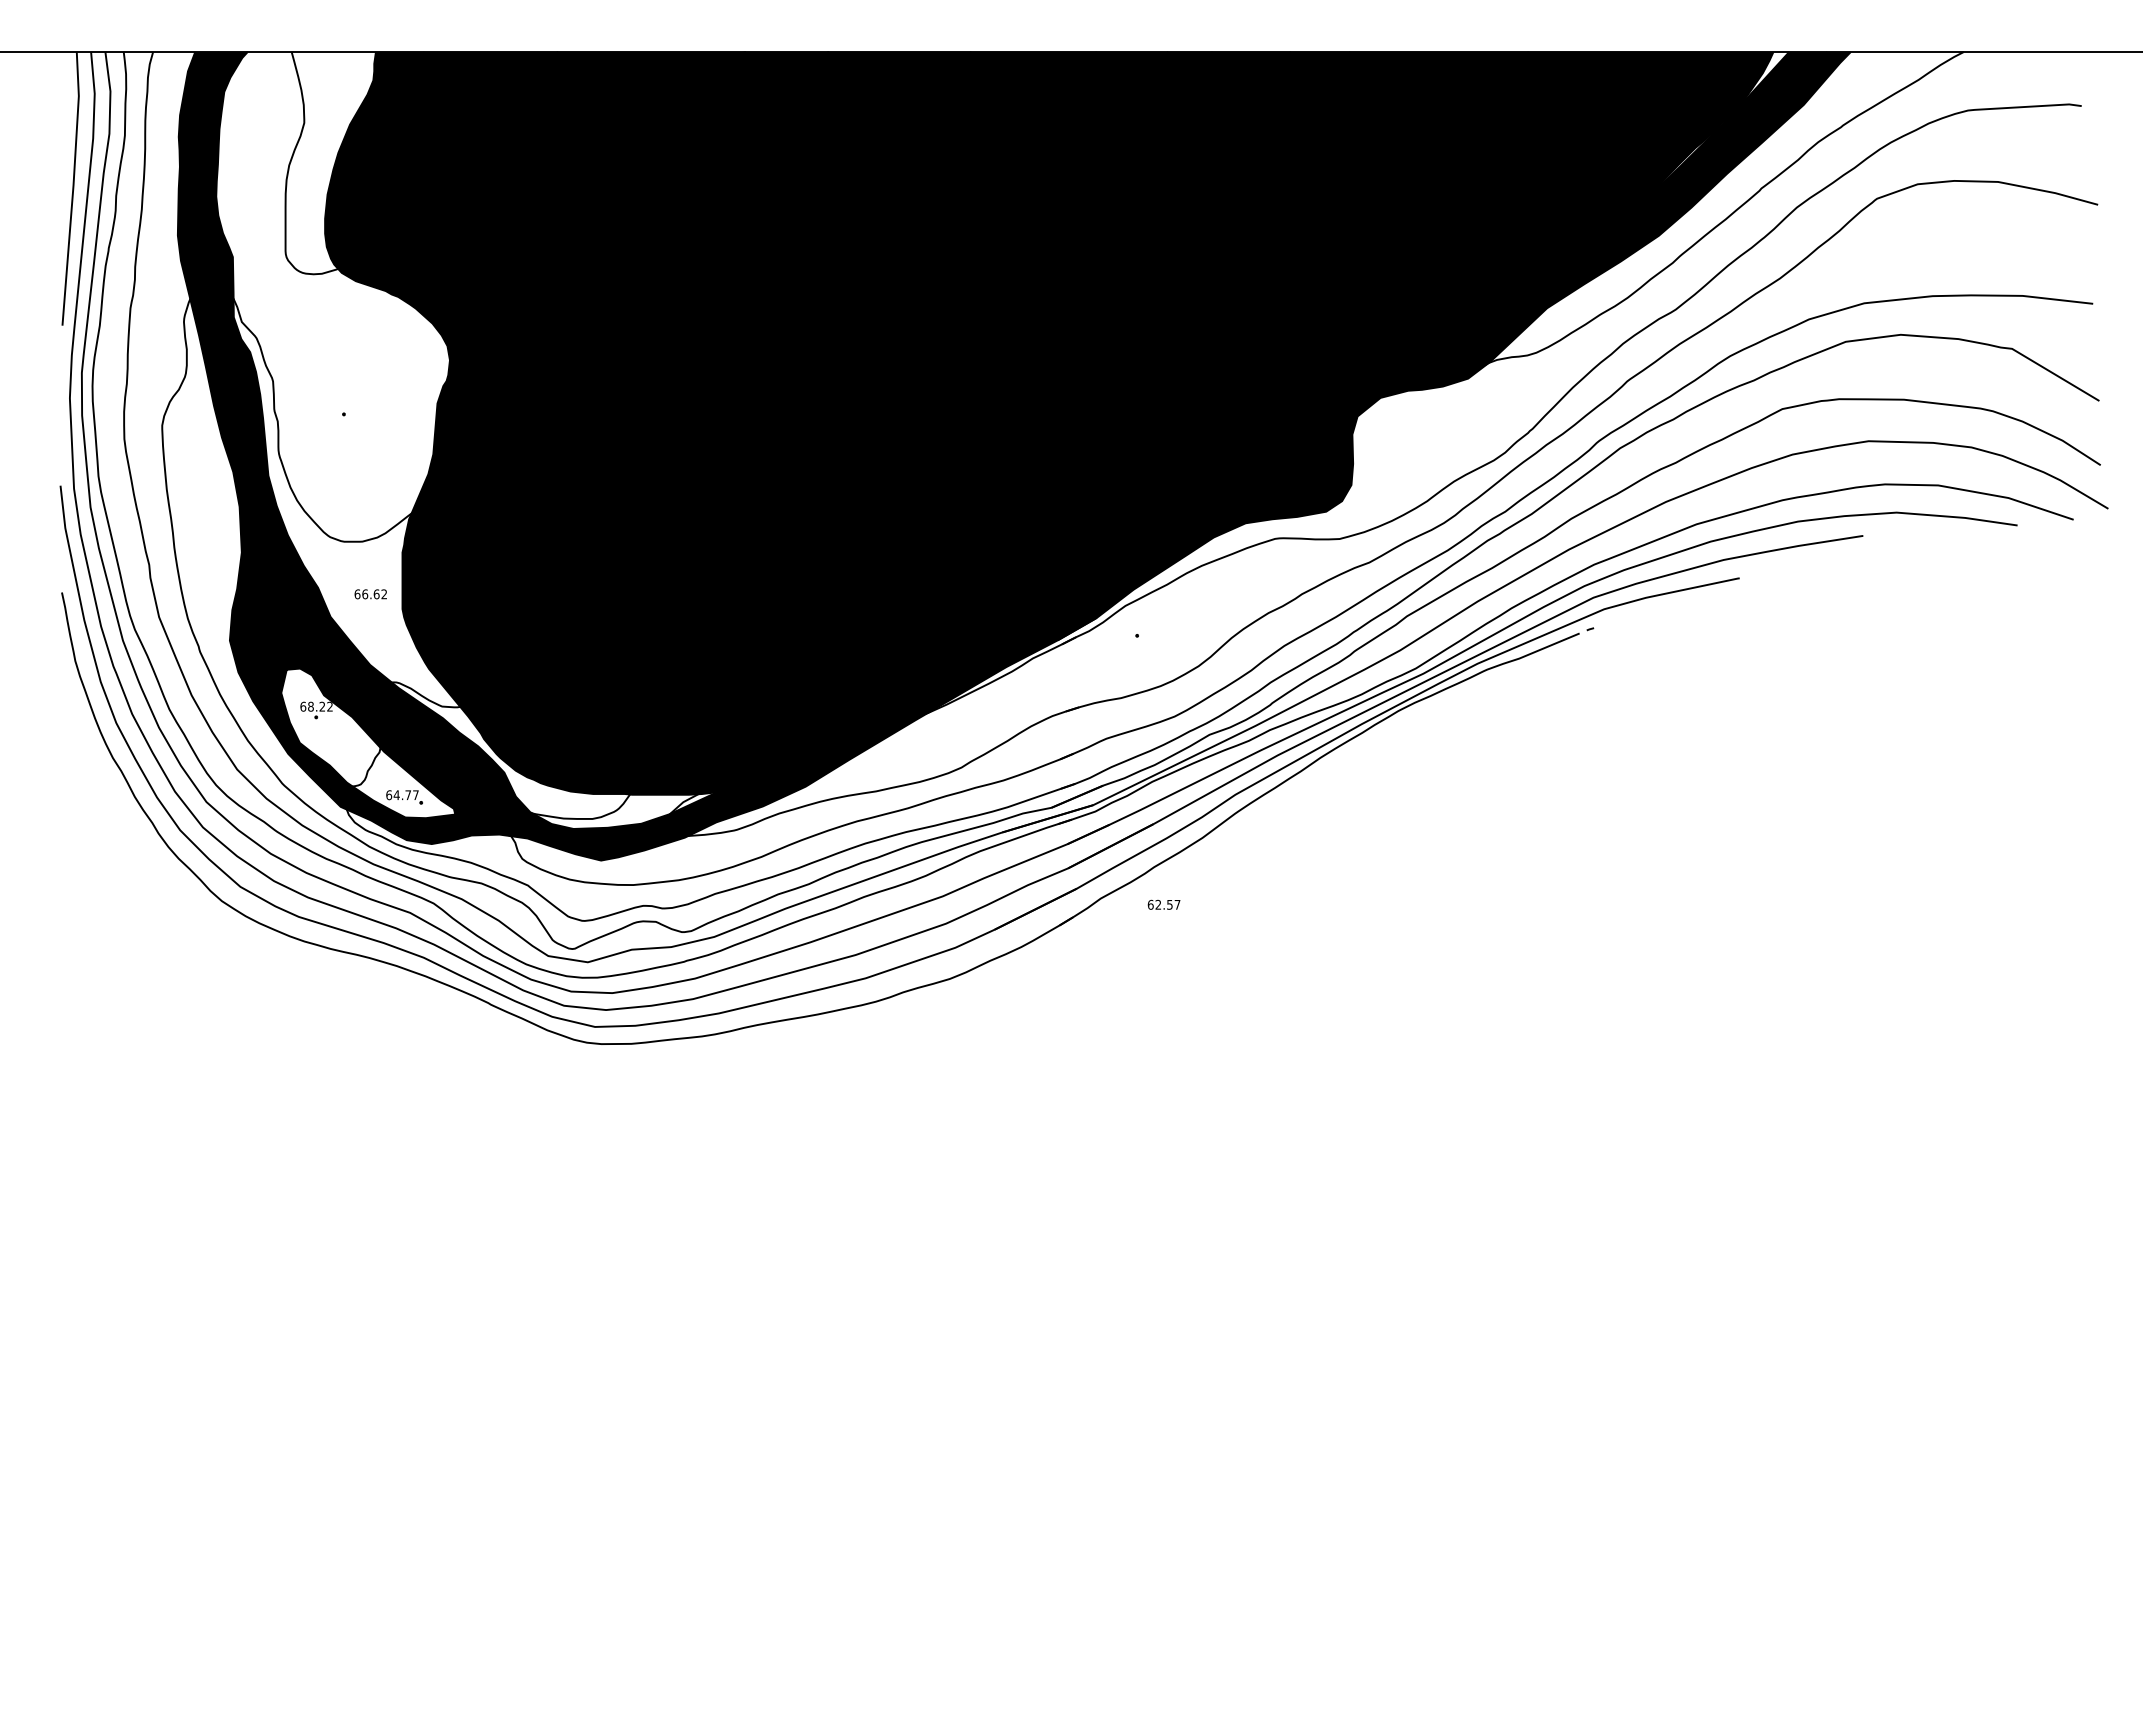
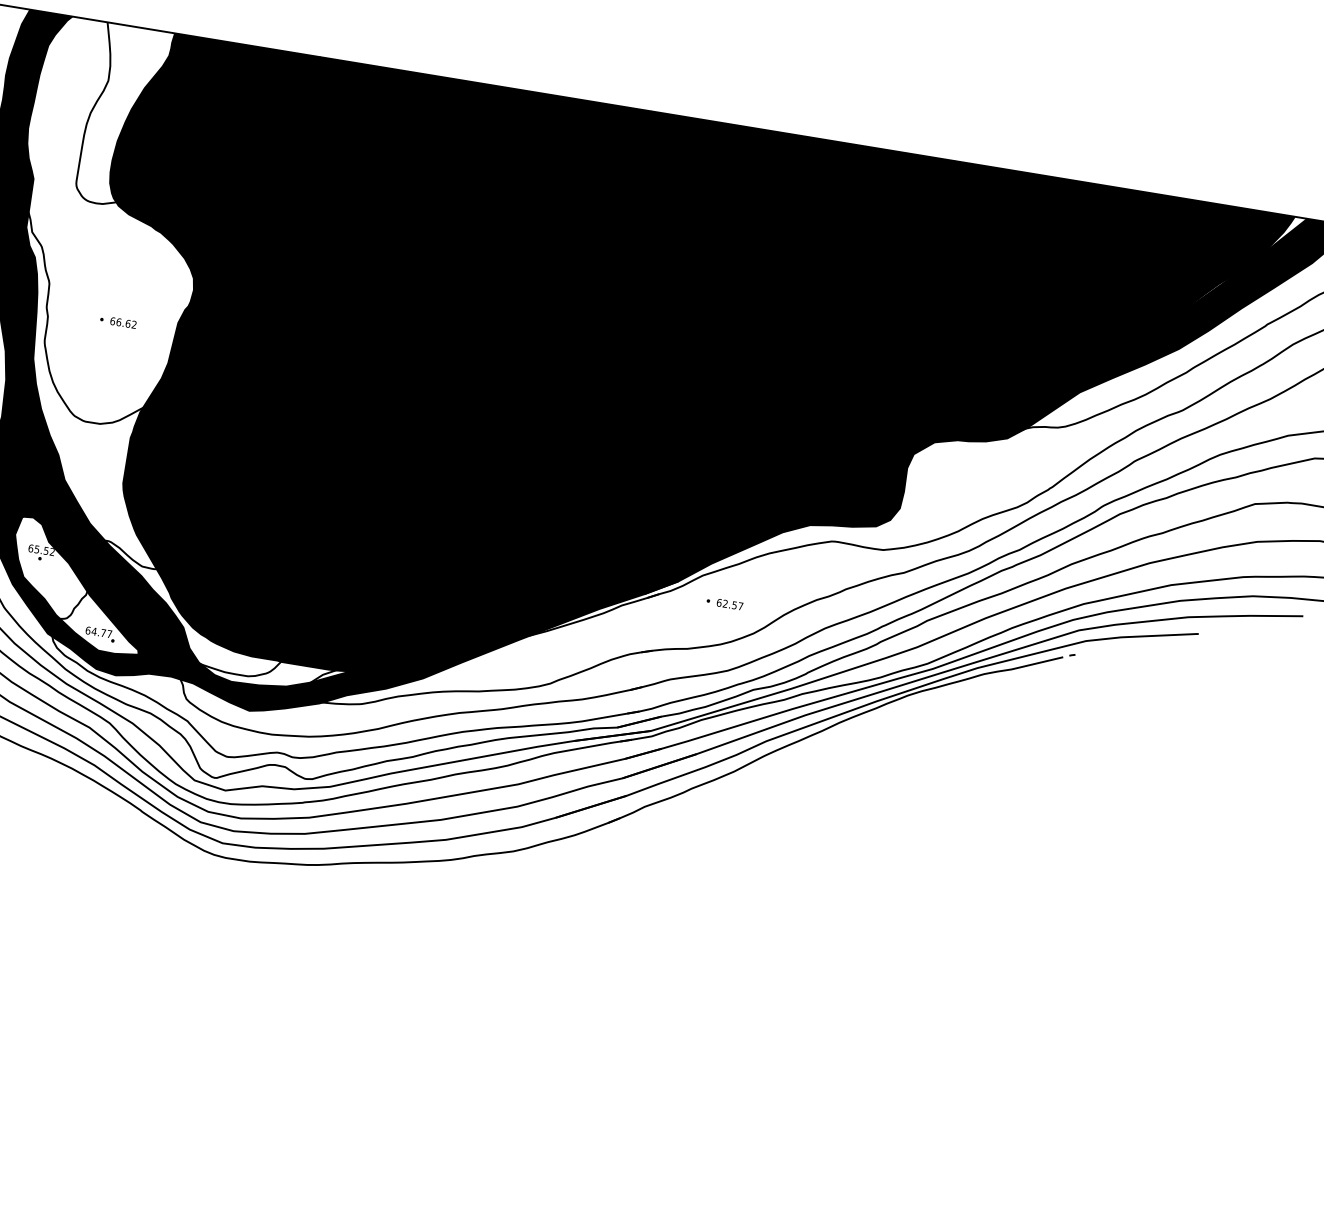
text: (370, 594) -> (123, 323), moved
text: (316, 706) -> (41, 550), 68.22 -> 65.52
text: (1163, 904) -> (729, 604), moved

